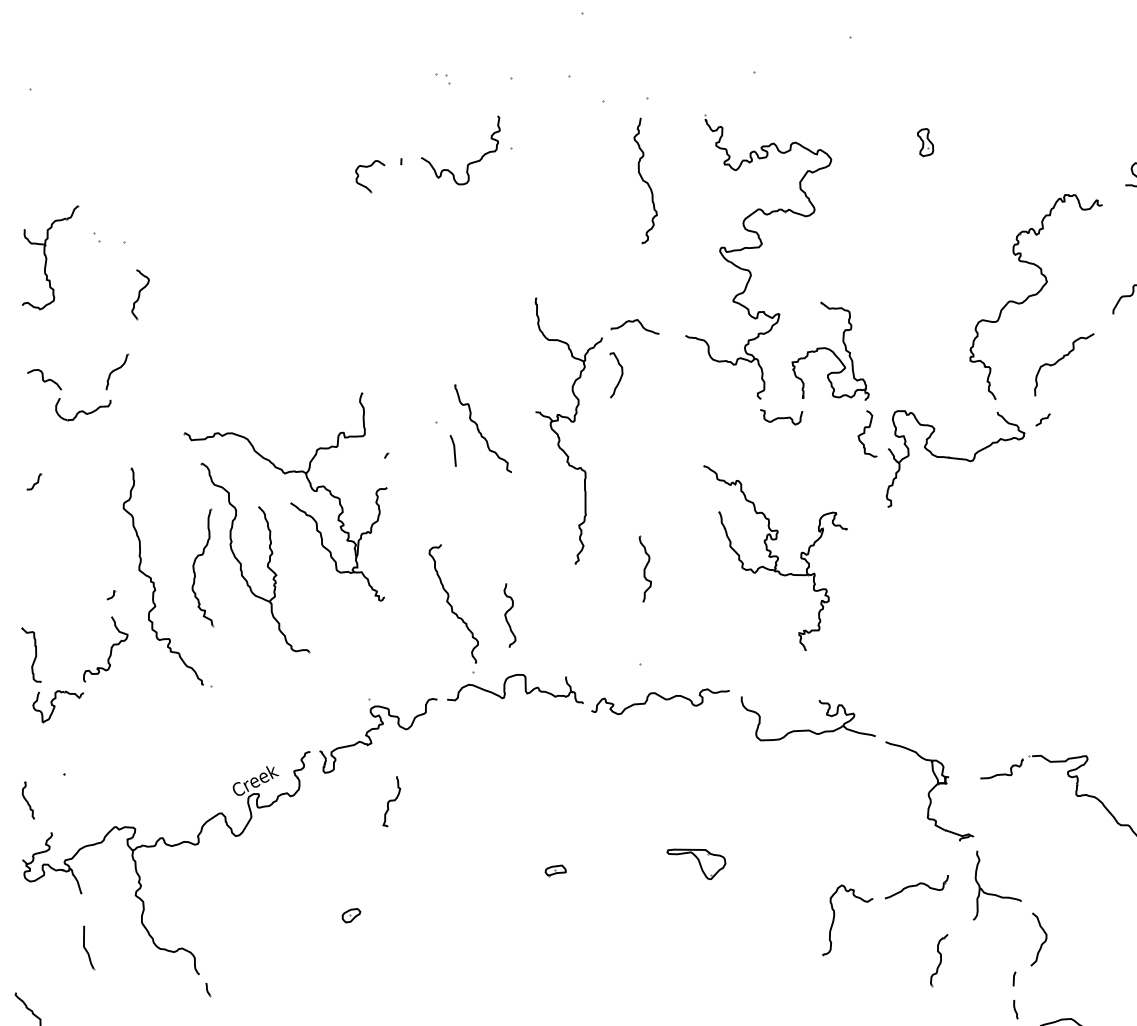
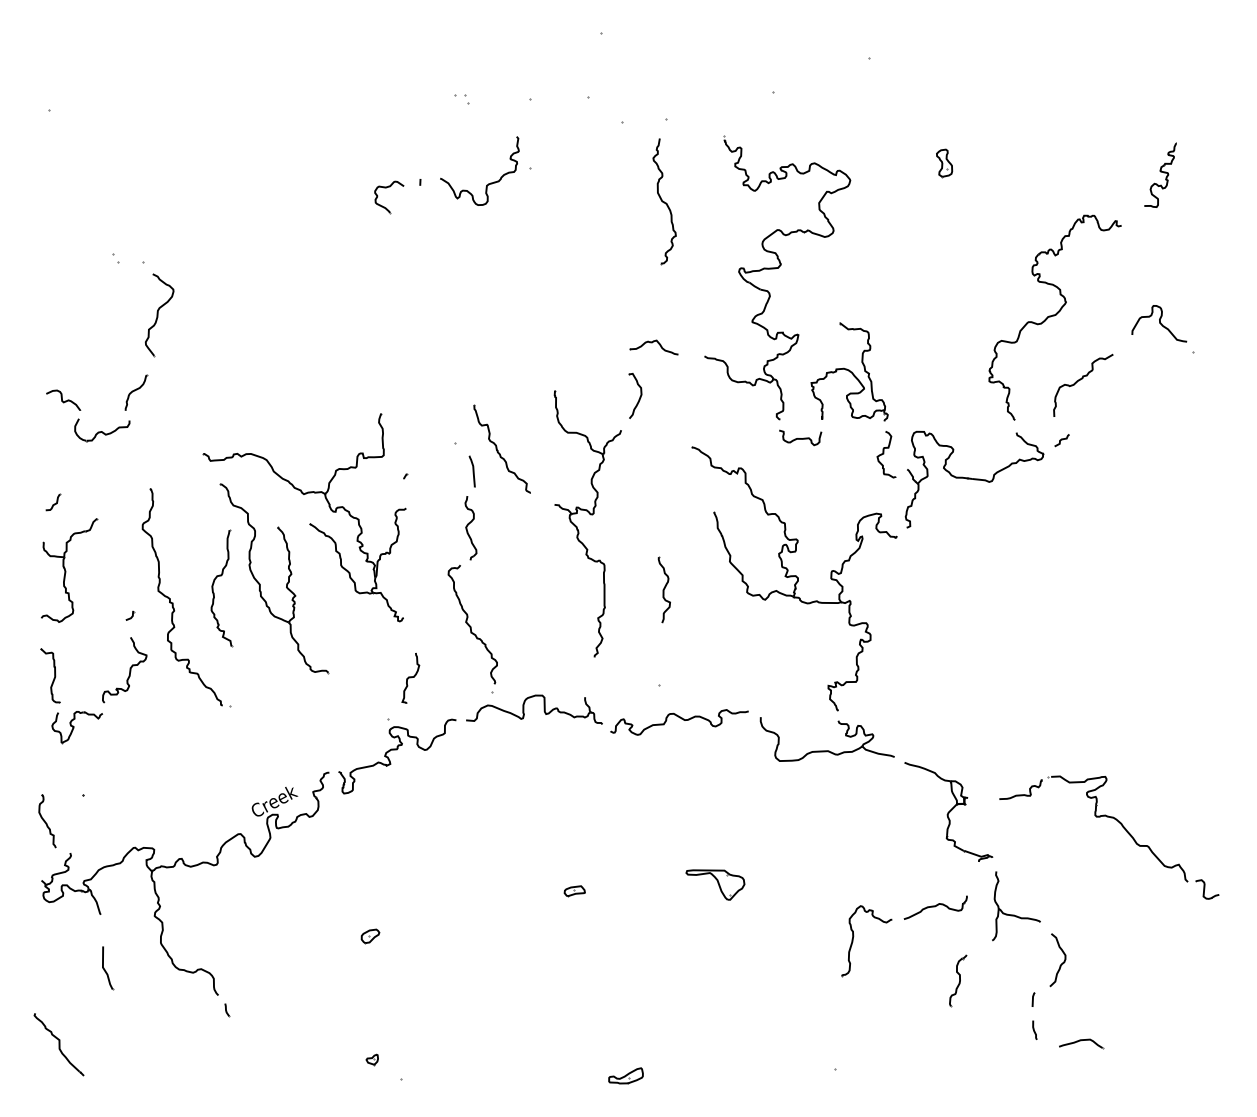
part: (50, 257) -> (69, 570), moved
part: (140, 294) -> (159, 315), size x1.67
part: (571, 422) -> (590, 515), moved
part: (775, 557) -> (794, 578), size x1.43
part: (509, 615) -> (470, 528), moved
part: (28, 800) -> (47, 821), size x1.43
curve: (391, 800) -> (410, 677), moved

